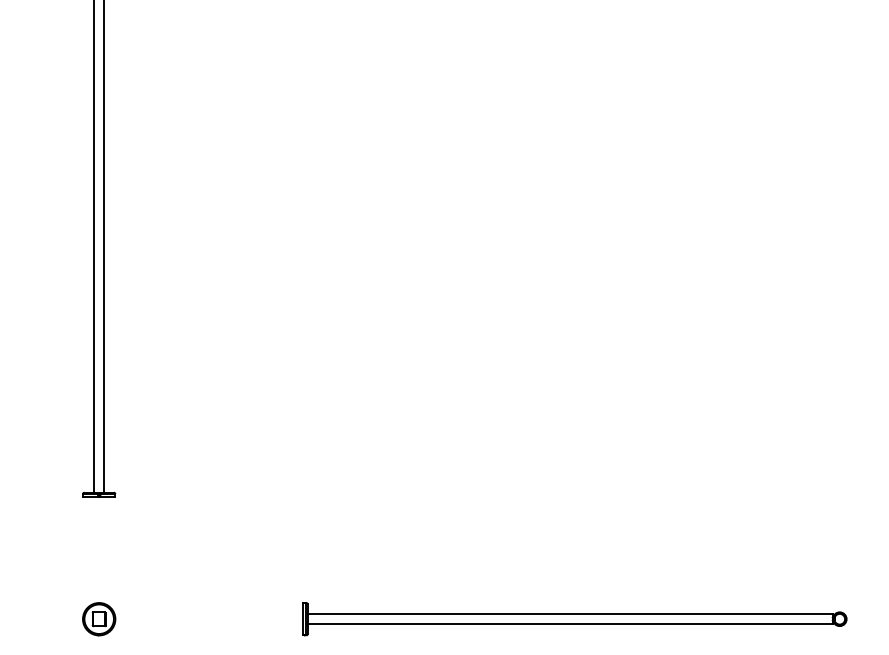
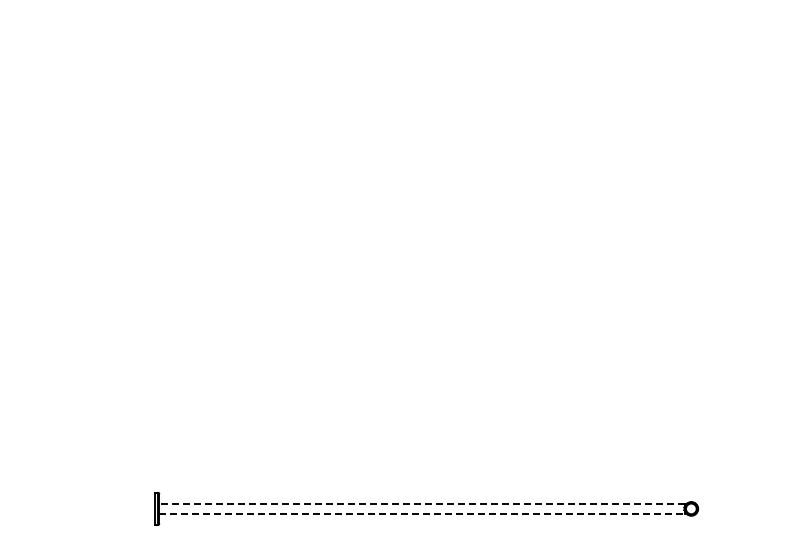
line: (570, 613) -> (422, 503), solid -> dashed
line: (570, 624) -> (422, 514), solid -> dashed

